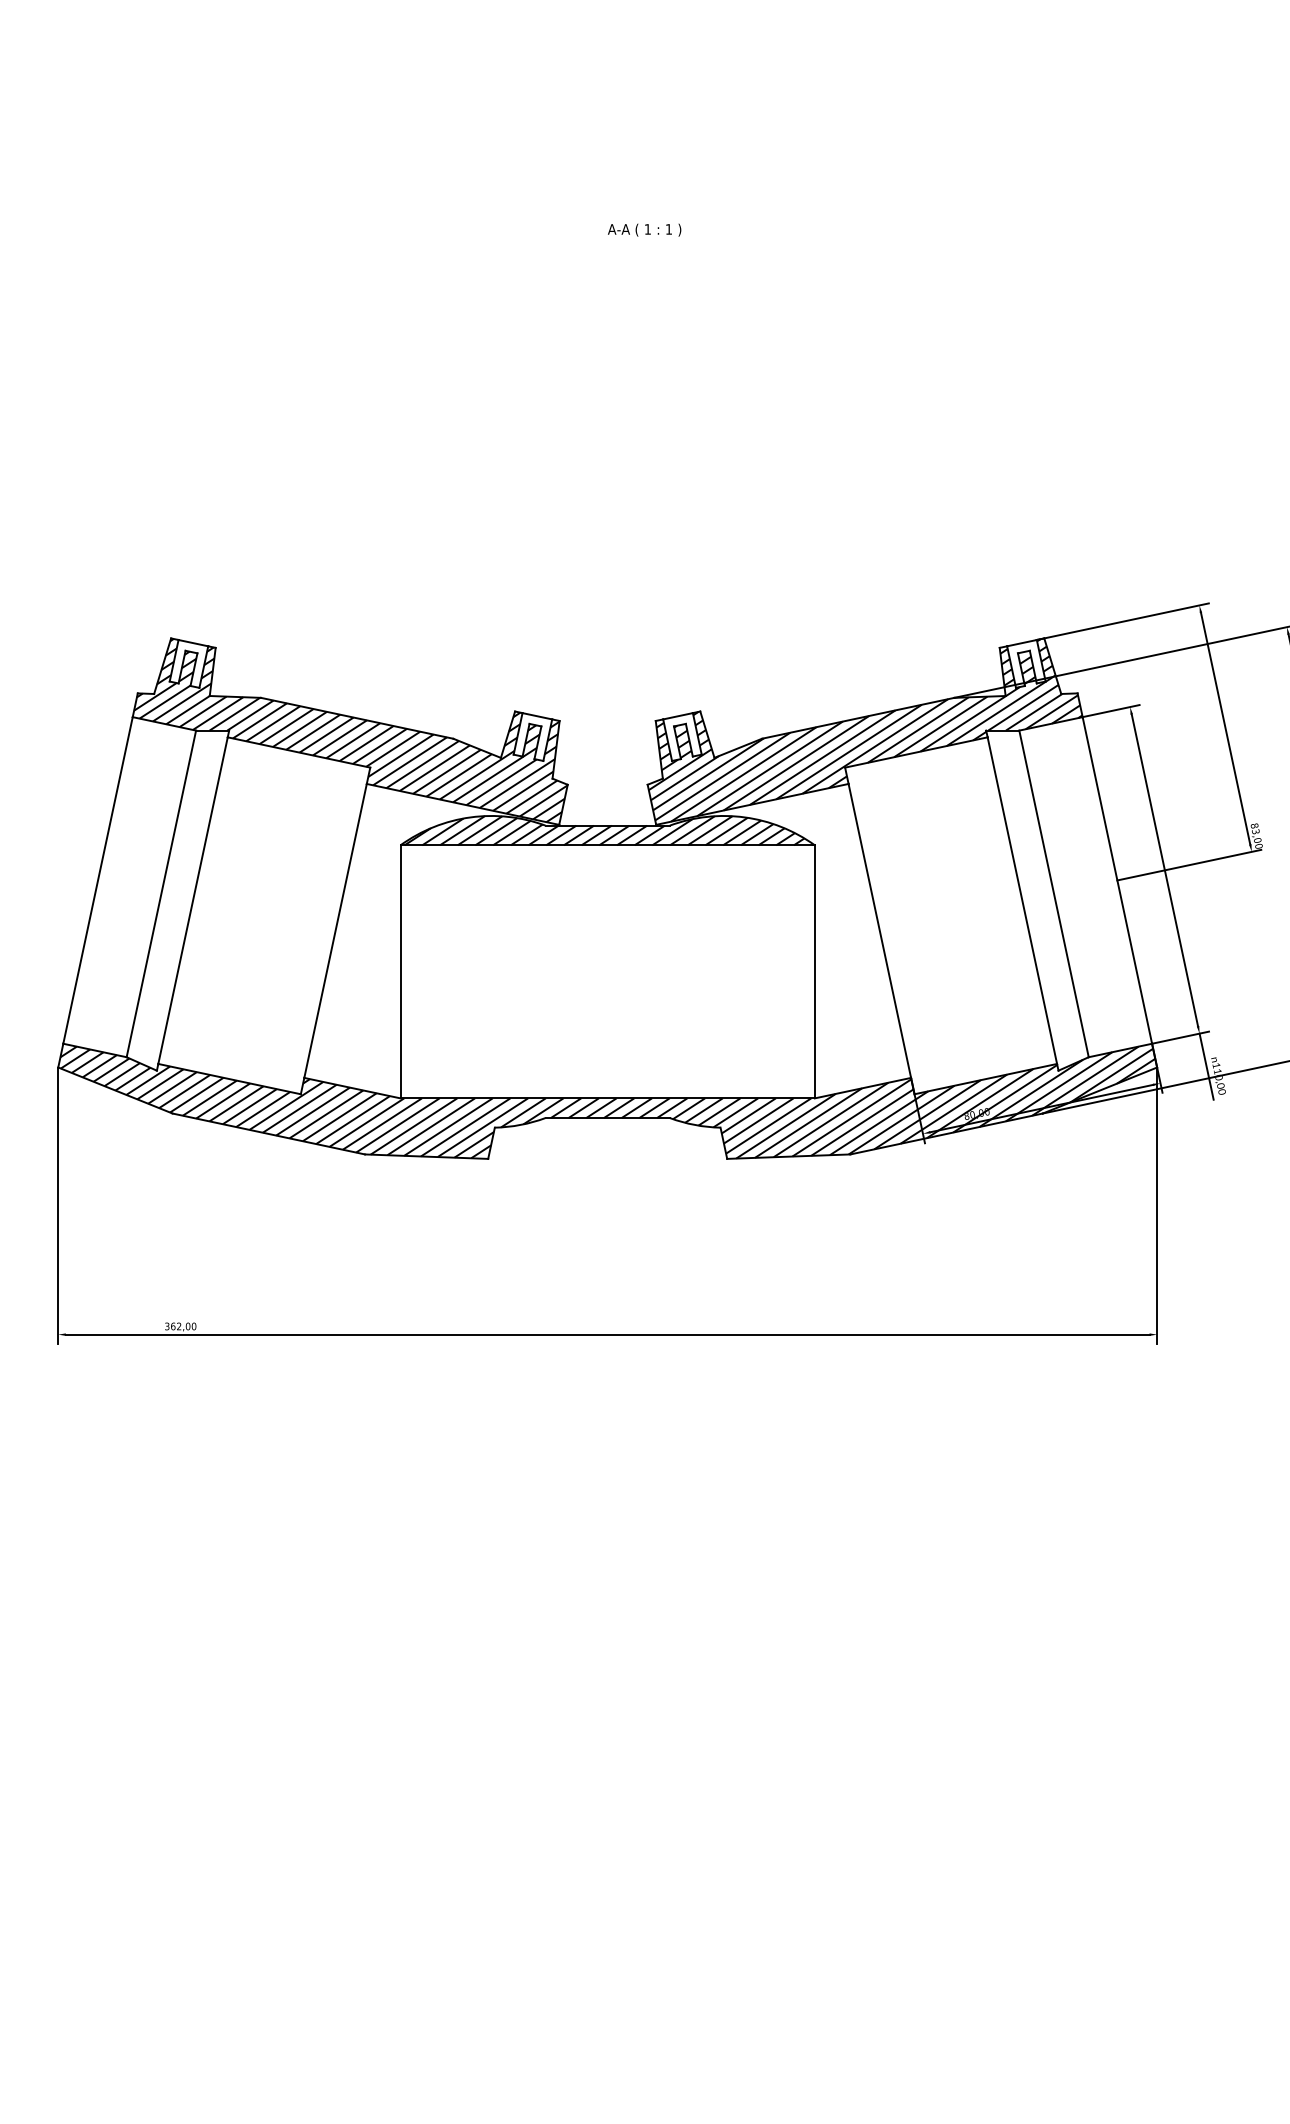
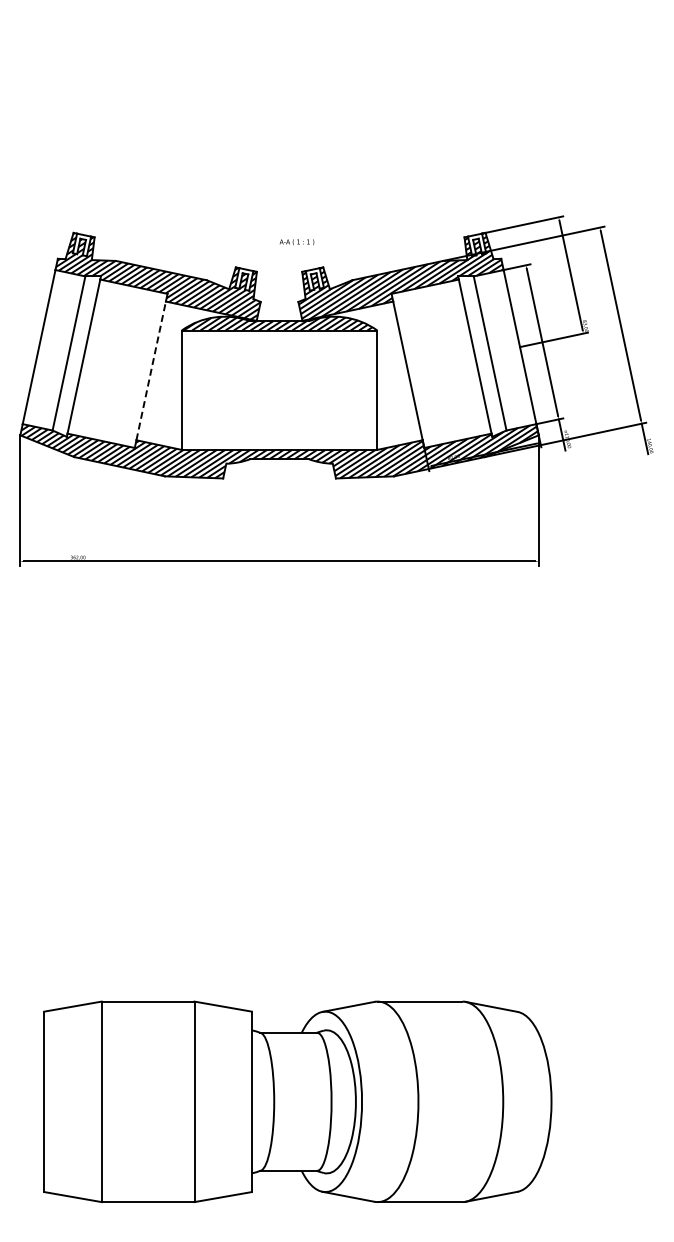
text: (643, 230) -> (296, 242), moved
line: (336, 930) -> (151, 370), solid -> dashed

